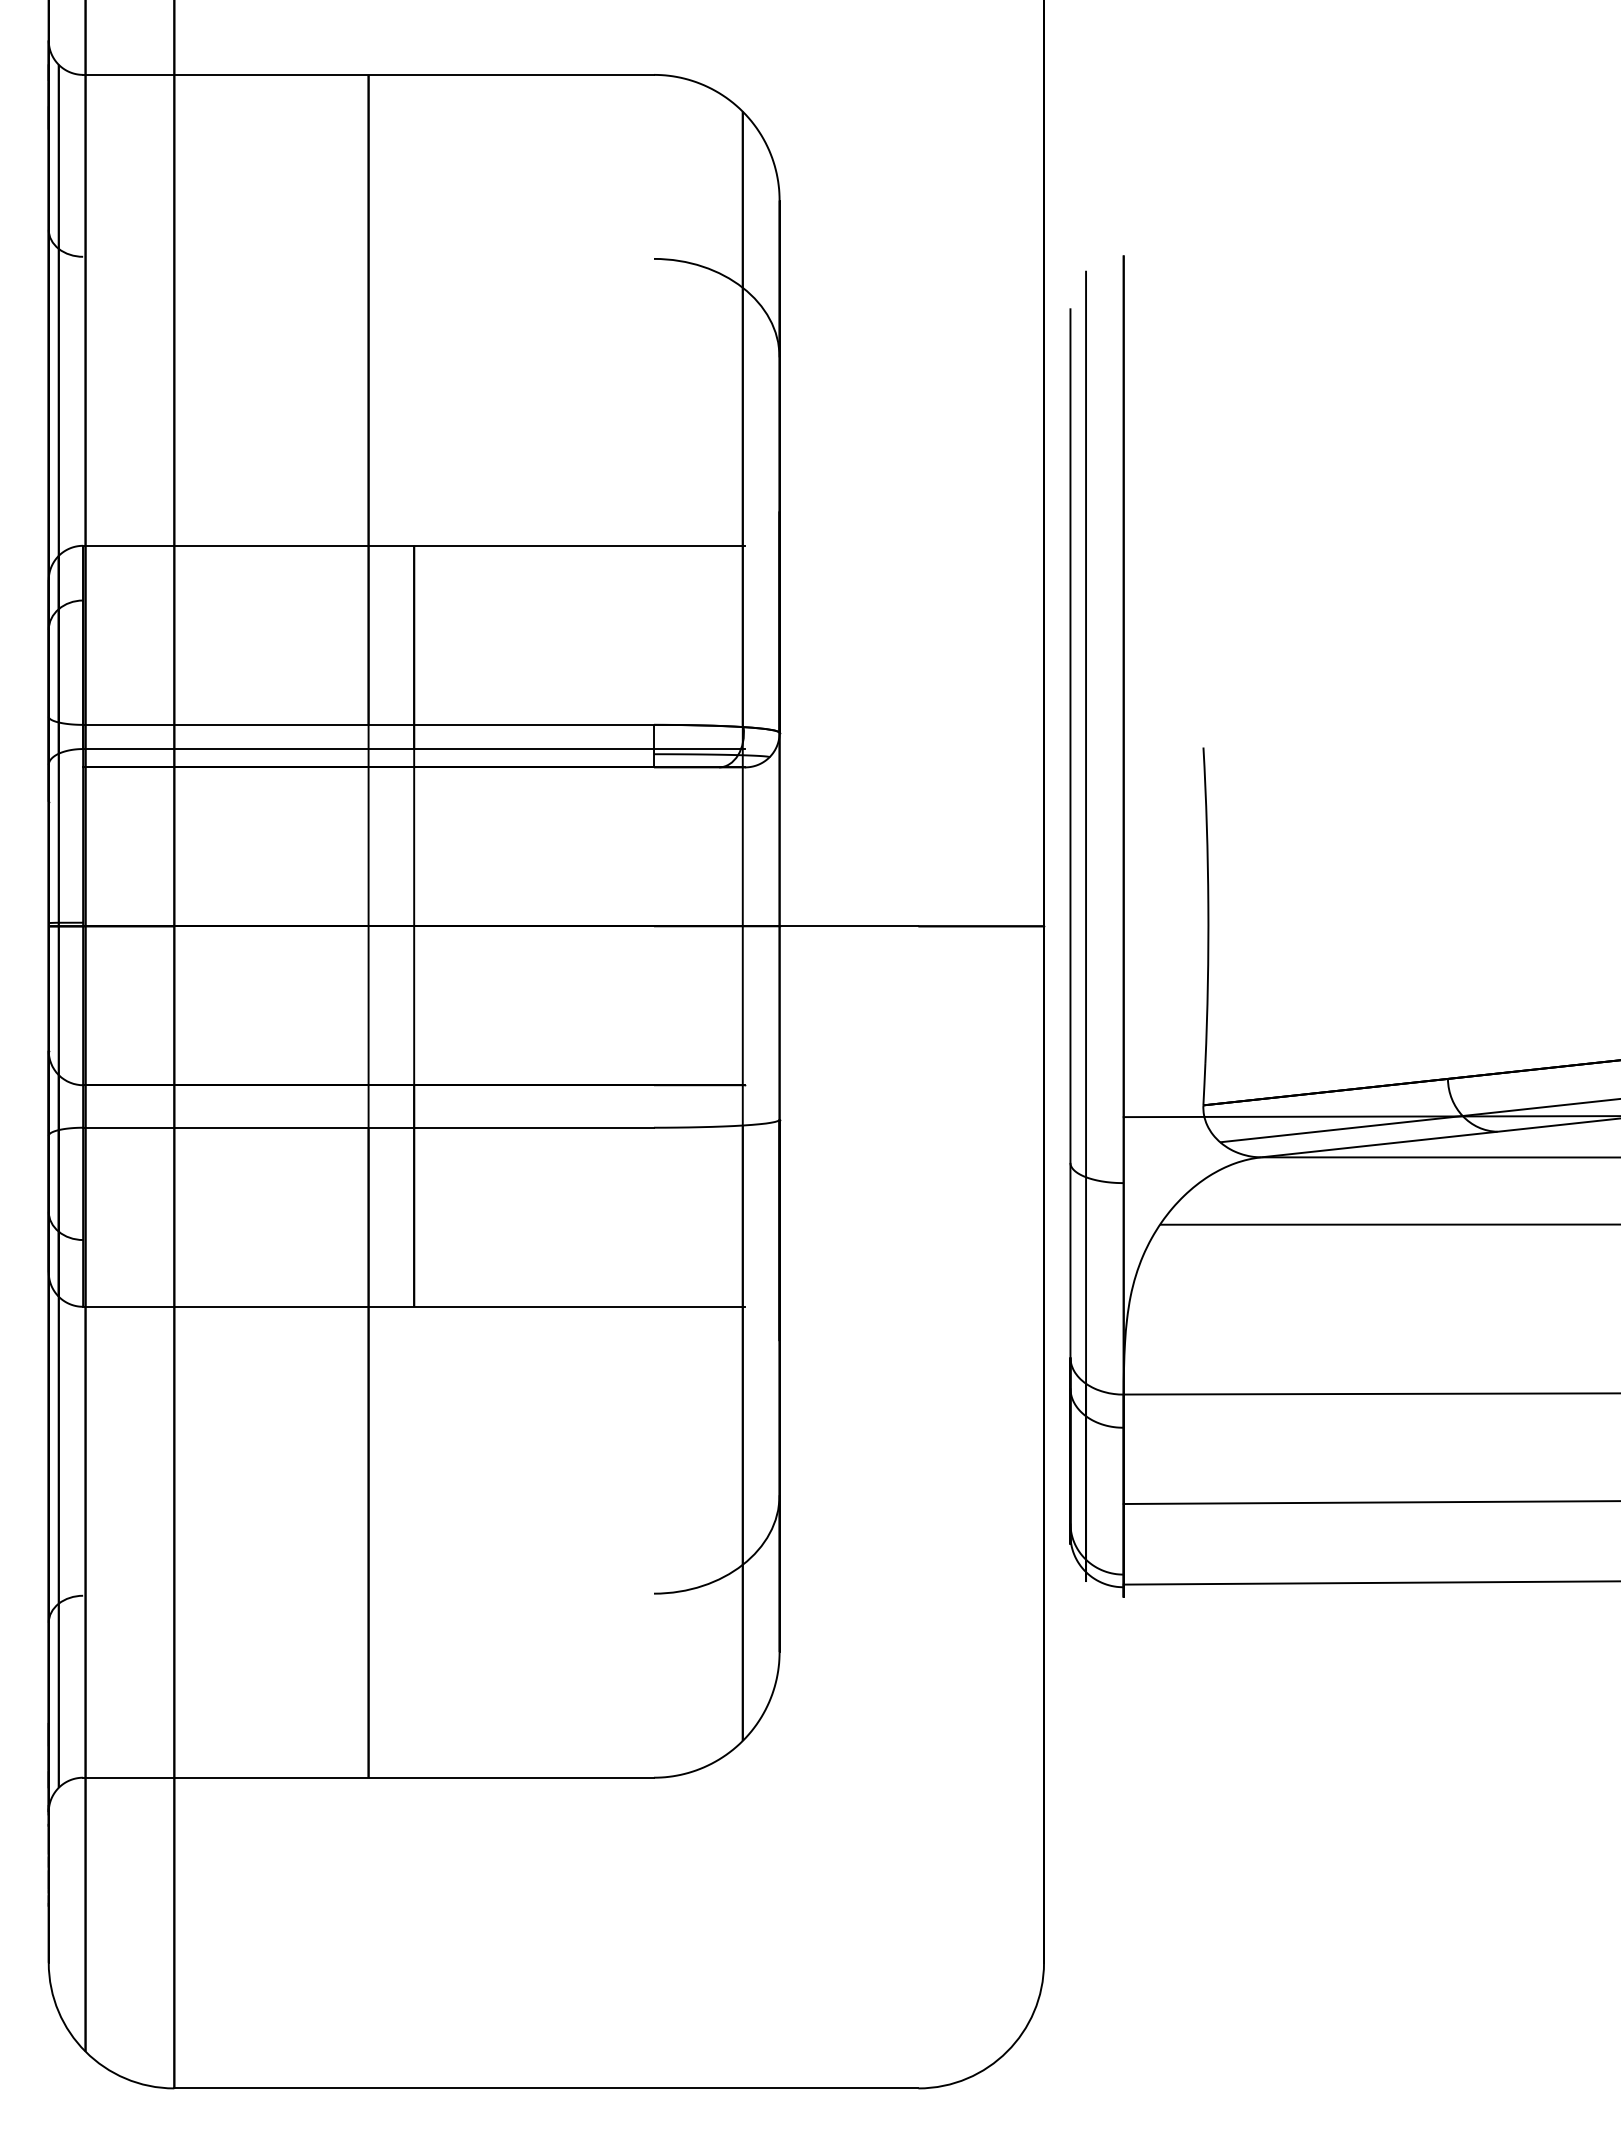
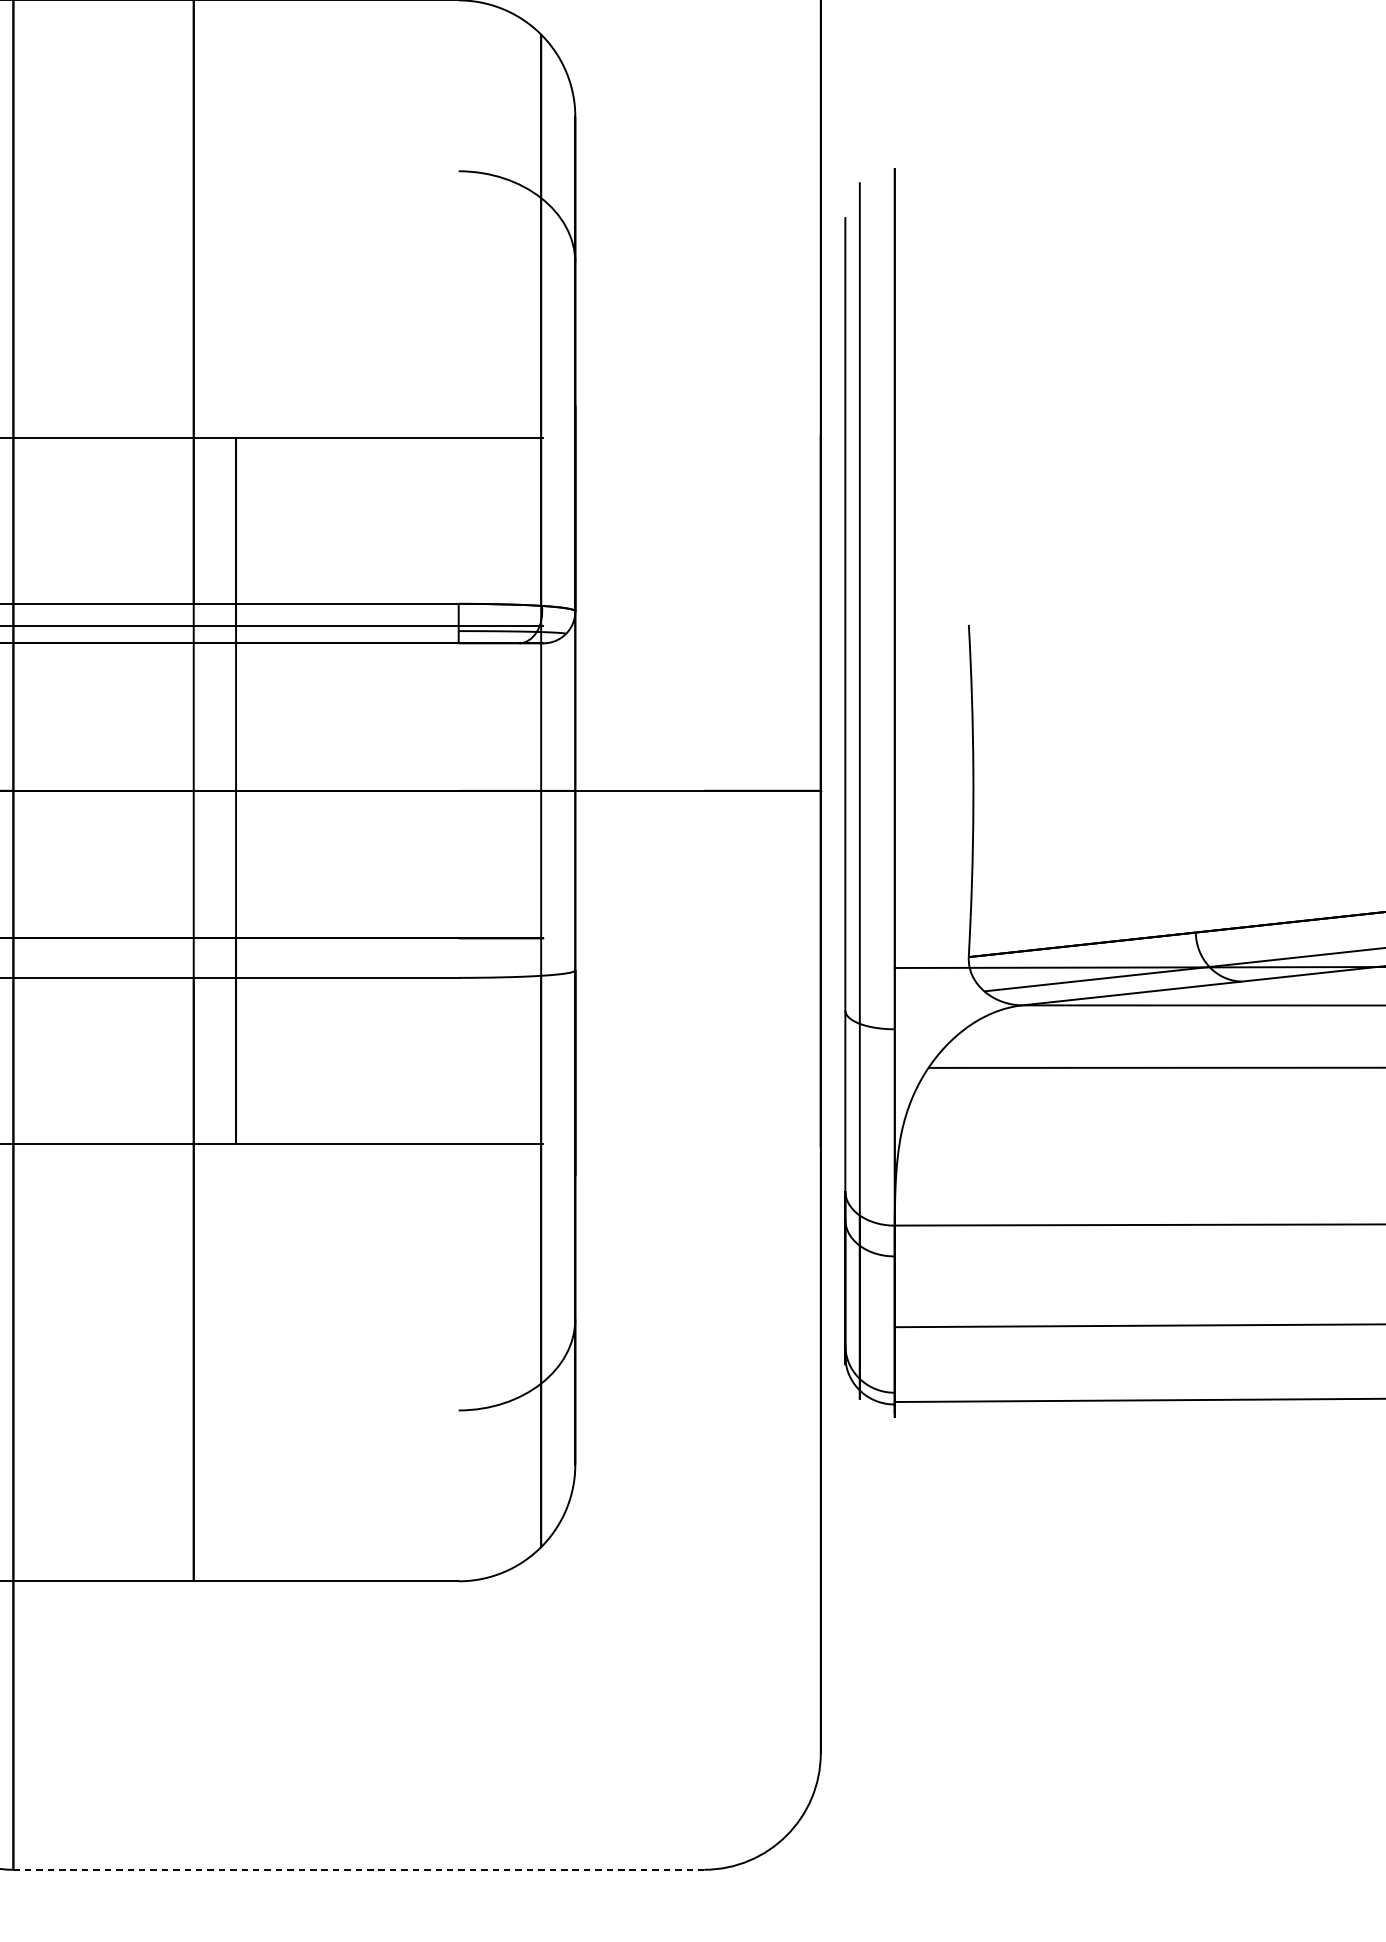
line: (546, 2088) -> (358, 1869), solid -> dashed

